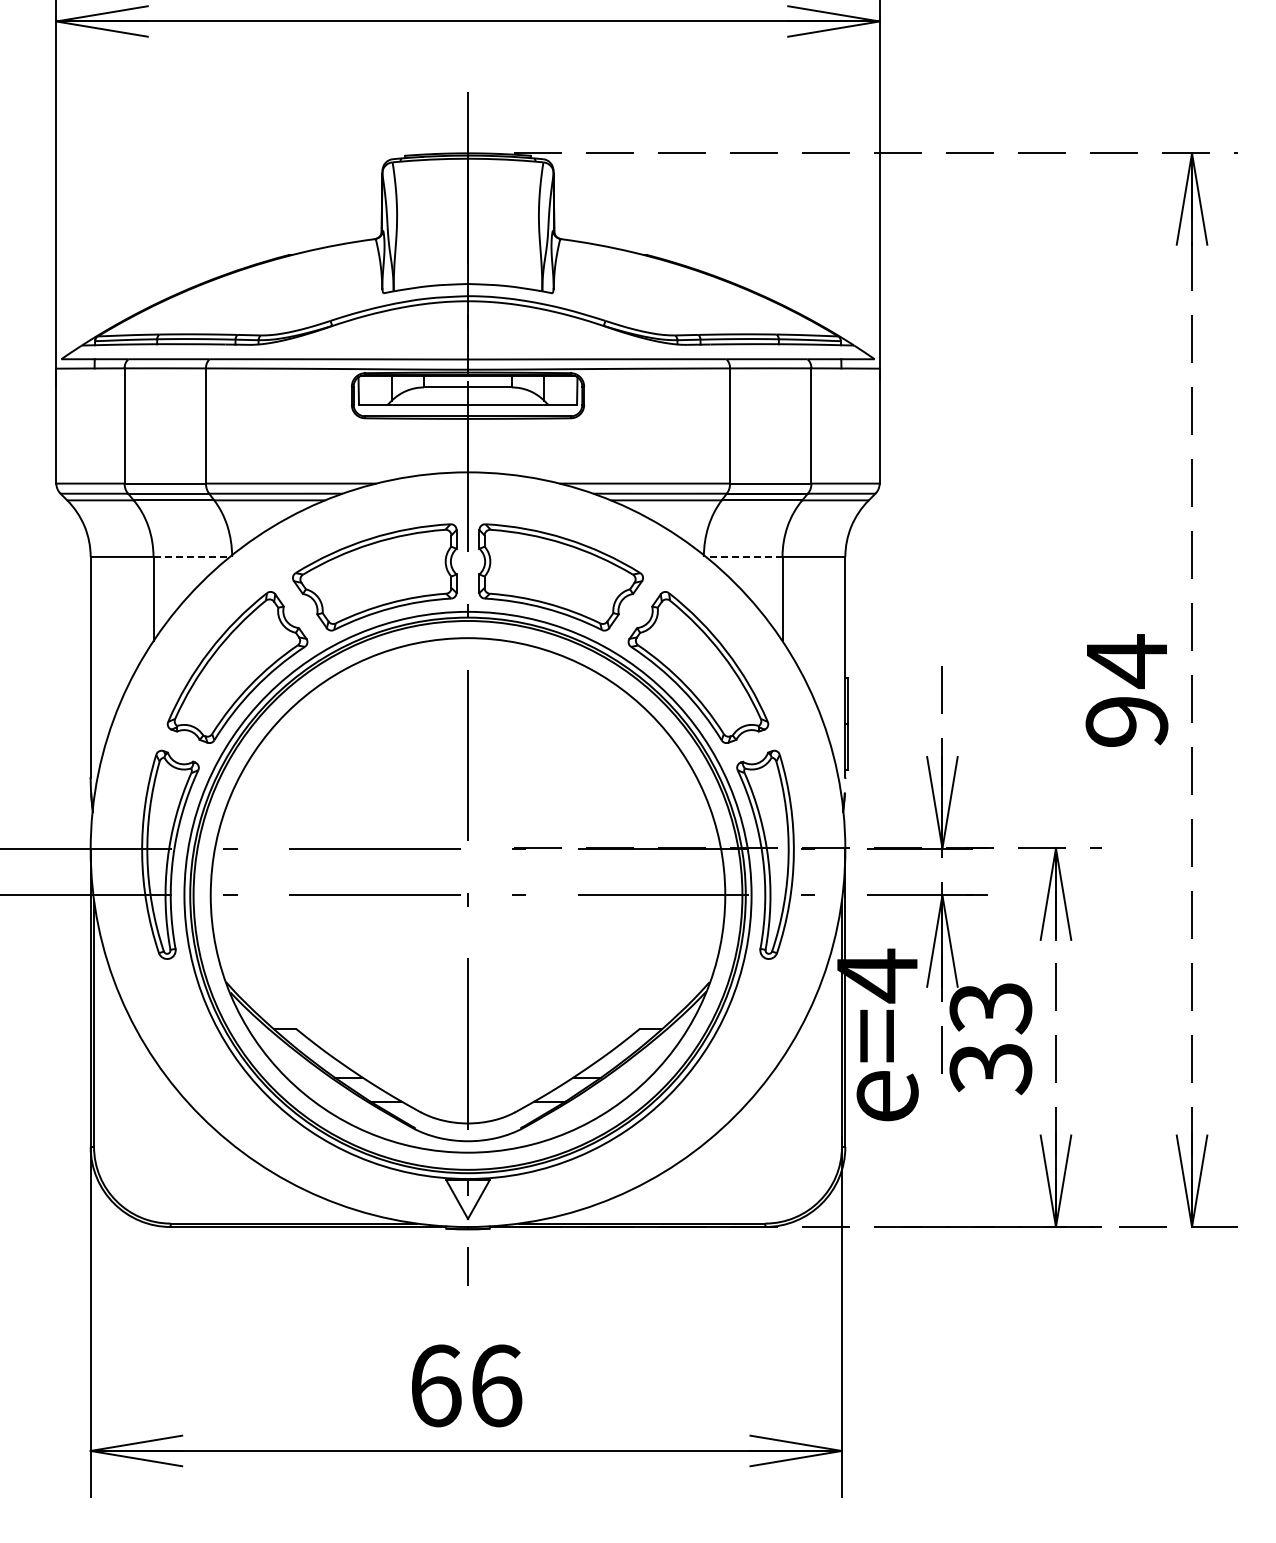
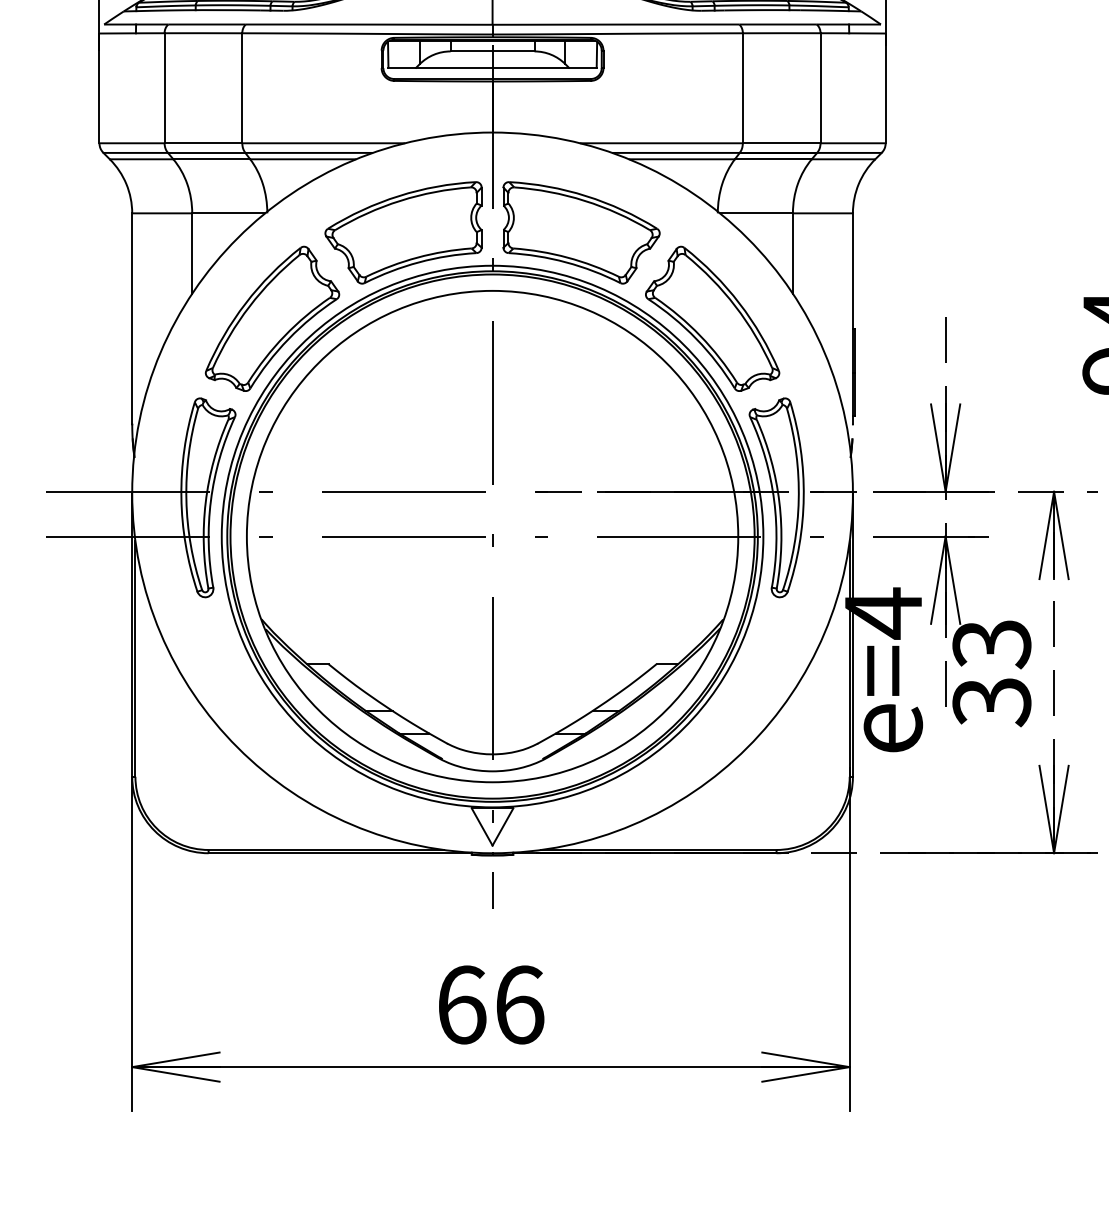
line: (192, 556) -> (229, 212), dashed -> solid
line: (743, 556) -> (755, 212), dashed -> solid

